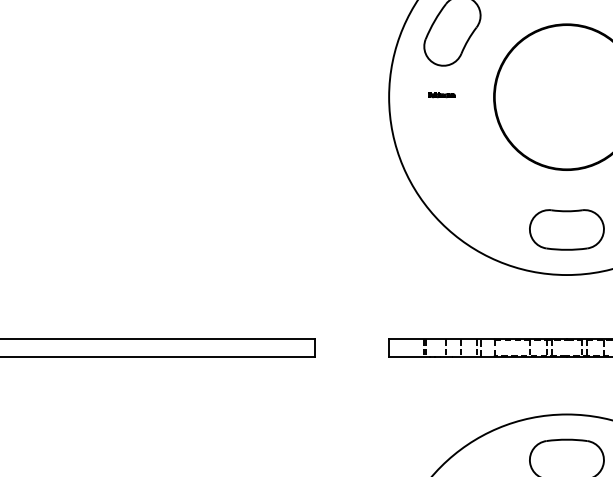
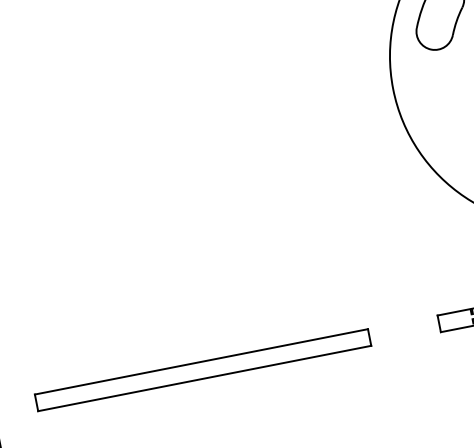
part: (441, 95) -> (441, 77), removed

